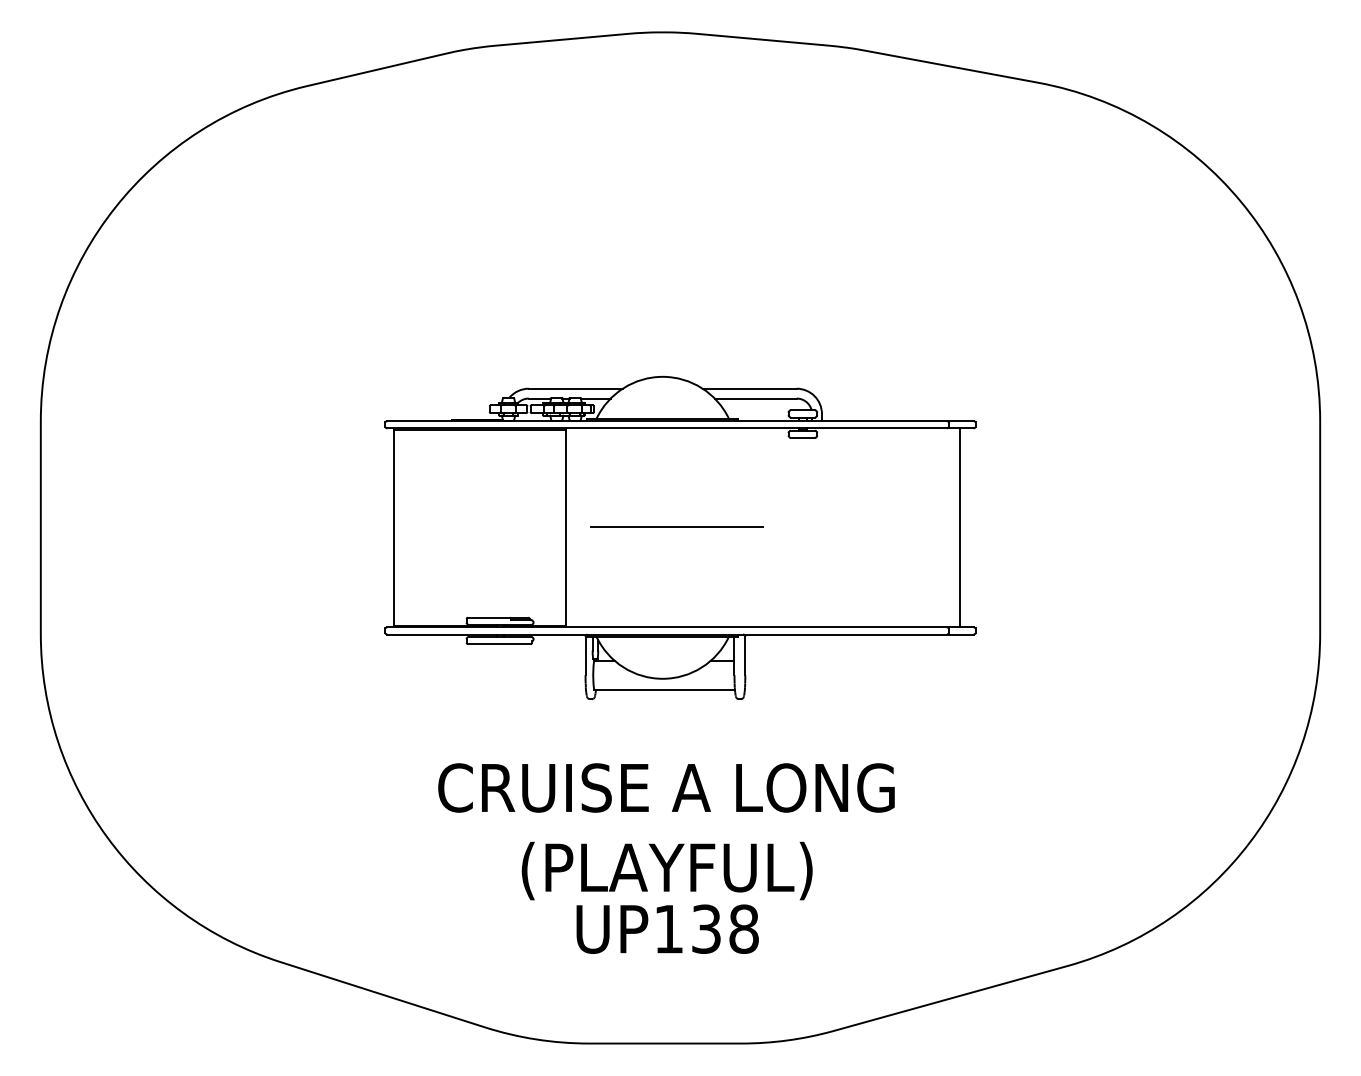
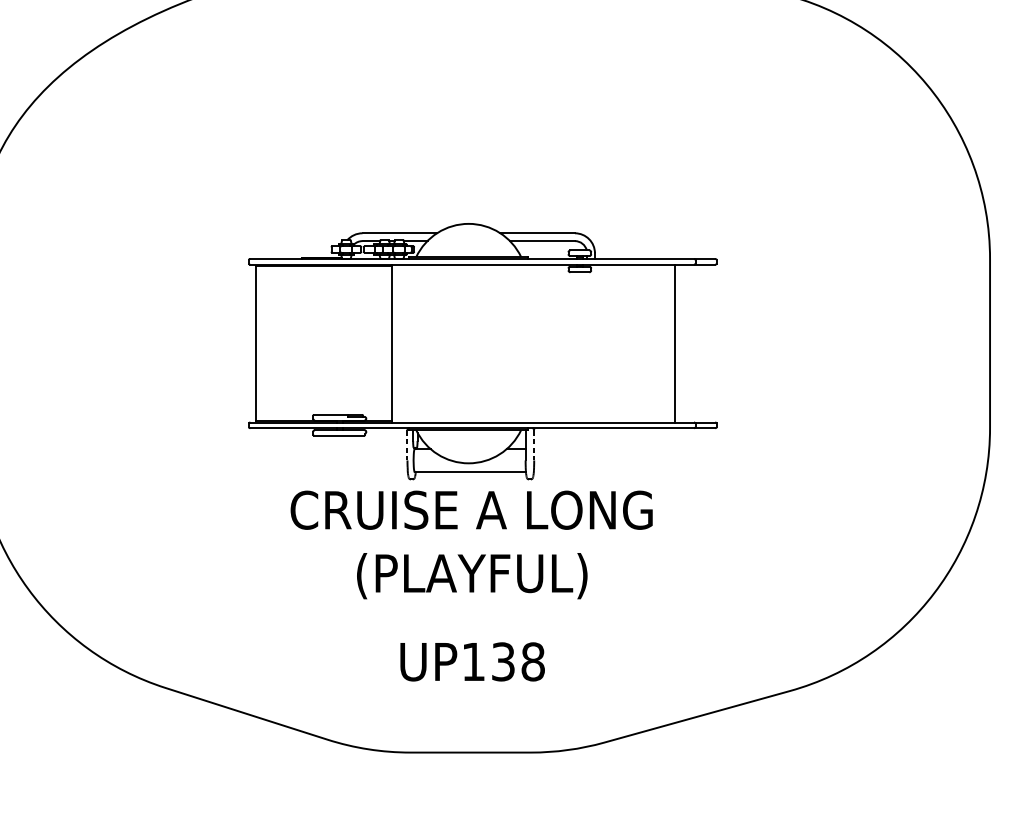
line: (676, 527) -> (479, 343), removed
line: (960, 527) -> (675, 343), moved
line: (585, 656) -> (407, 445), solid -> dashed
line: (745, 656) -> (534, 445), solid -> dashed
text: (666, 831) -> (471, 544), moved

